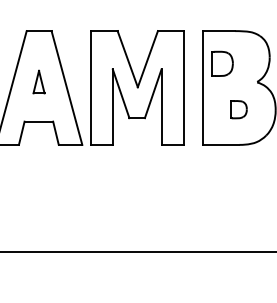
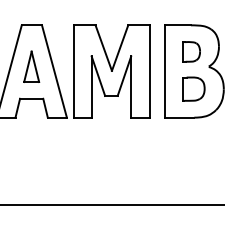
part: (222, 63) -> (191, 51), moved
part: (38, 81) -> (31, 66), size x1.67
part: (238, 108) -> (193, 88), size x1.67

